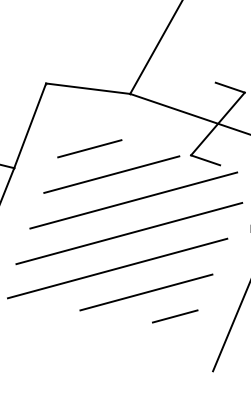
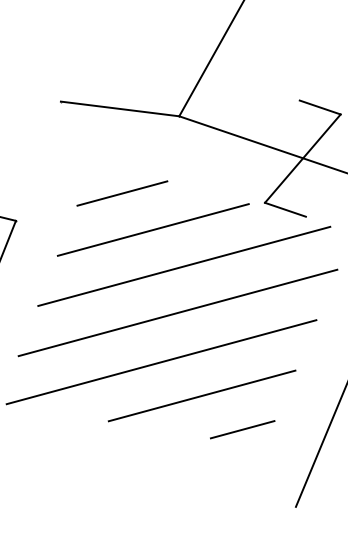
line: (30, 125) -> (38, 160), removed

